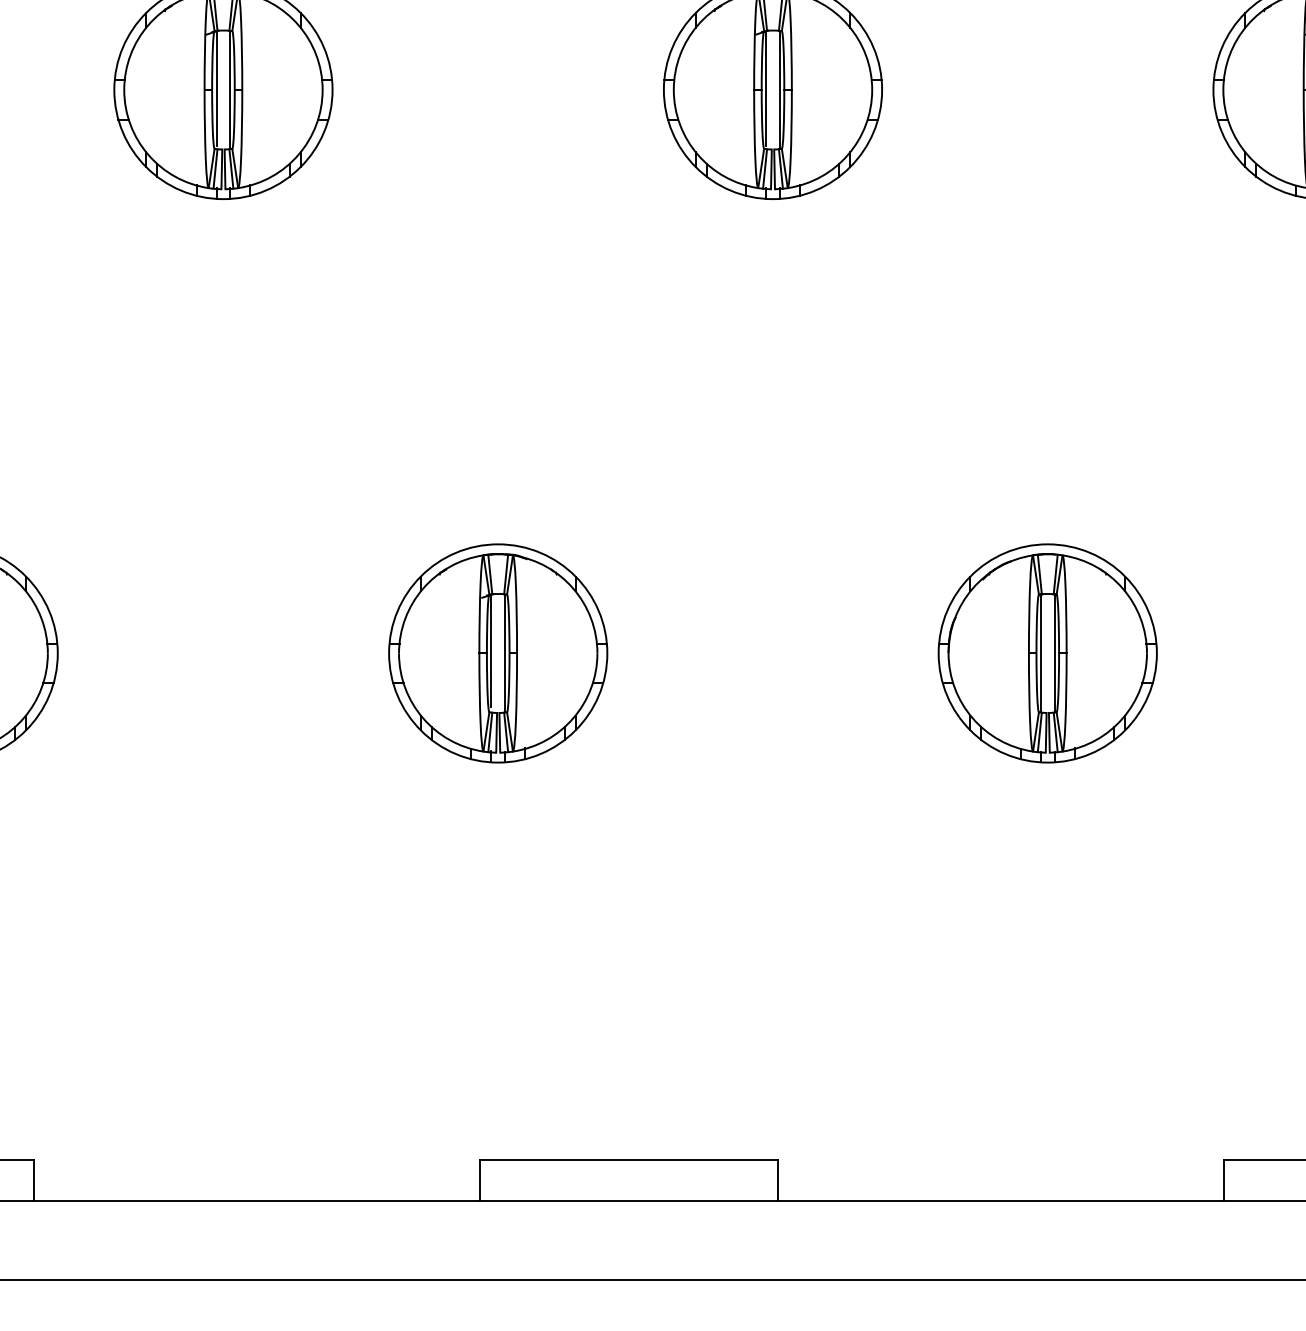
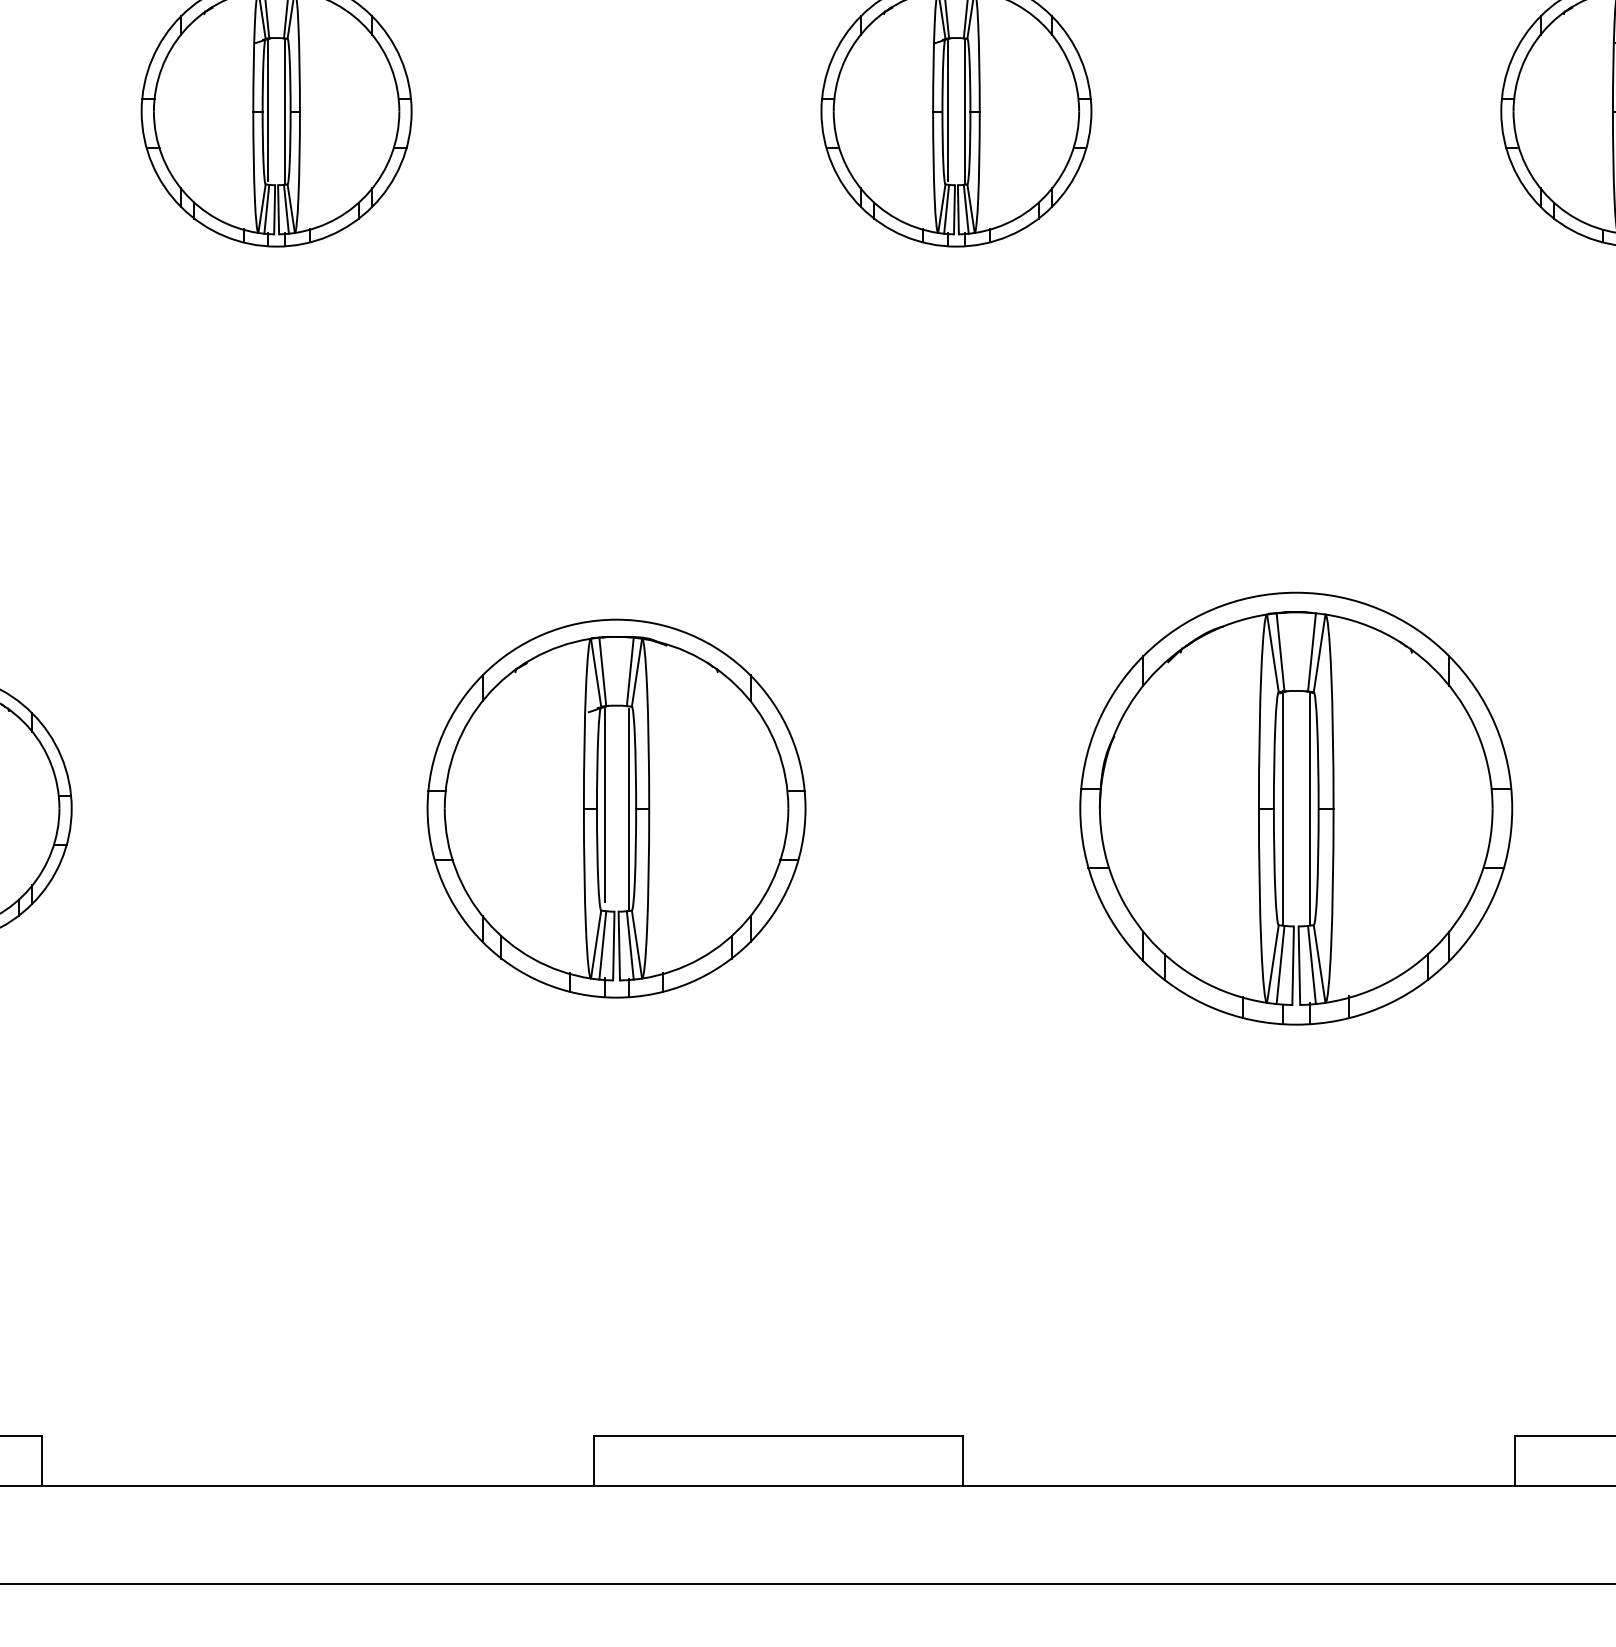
part: (498, 653) -> (616, 808), size x1.4
part: (1047, 653) -> (1296, 808), size x1.6

